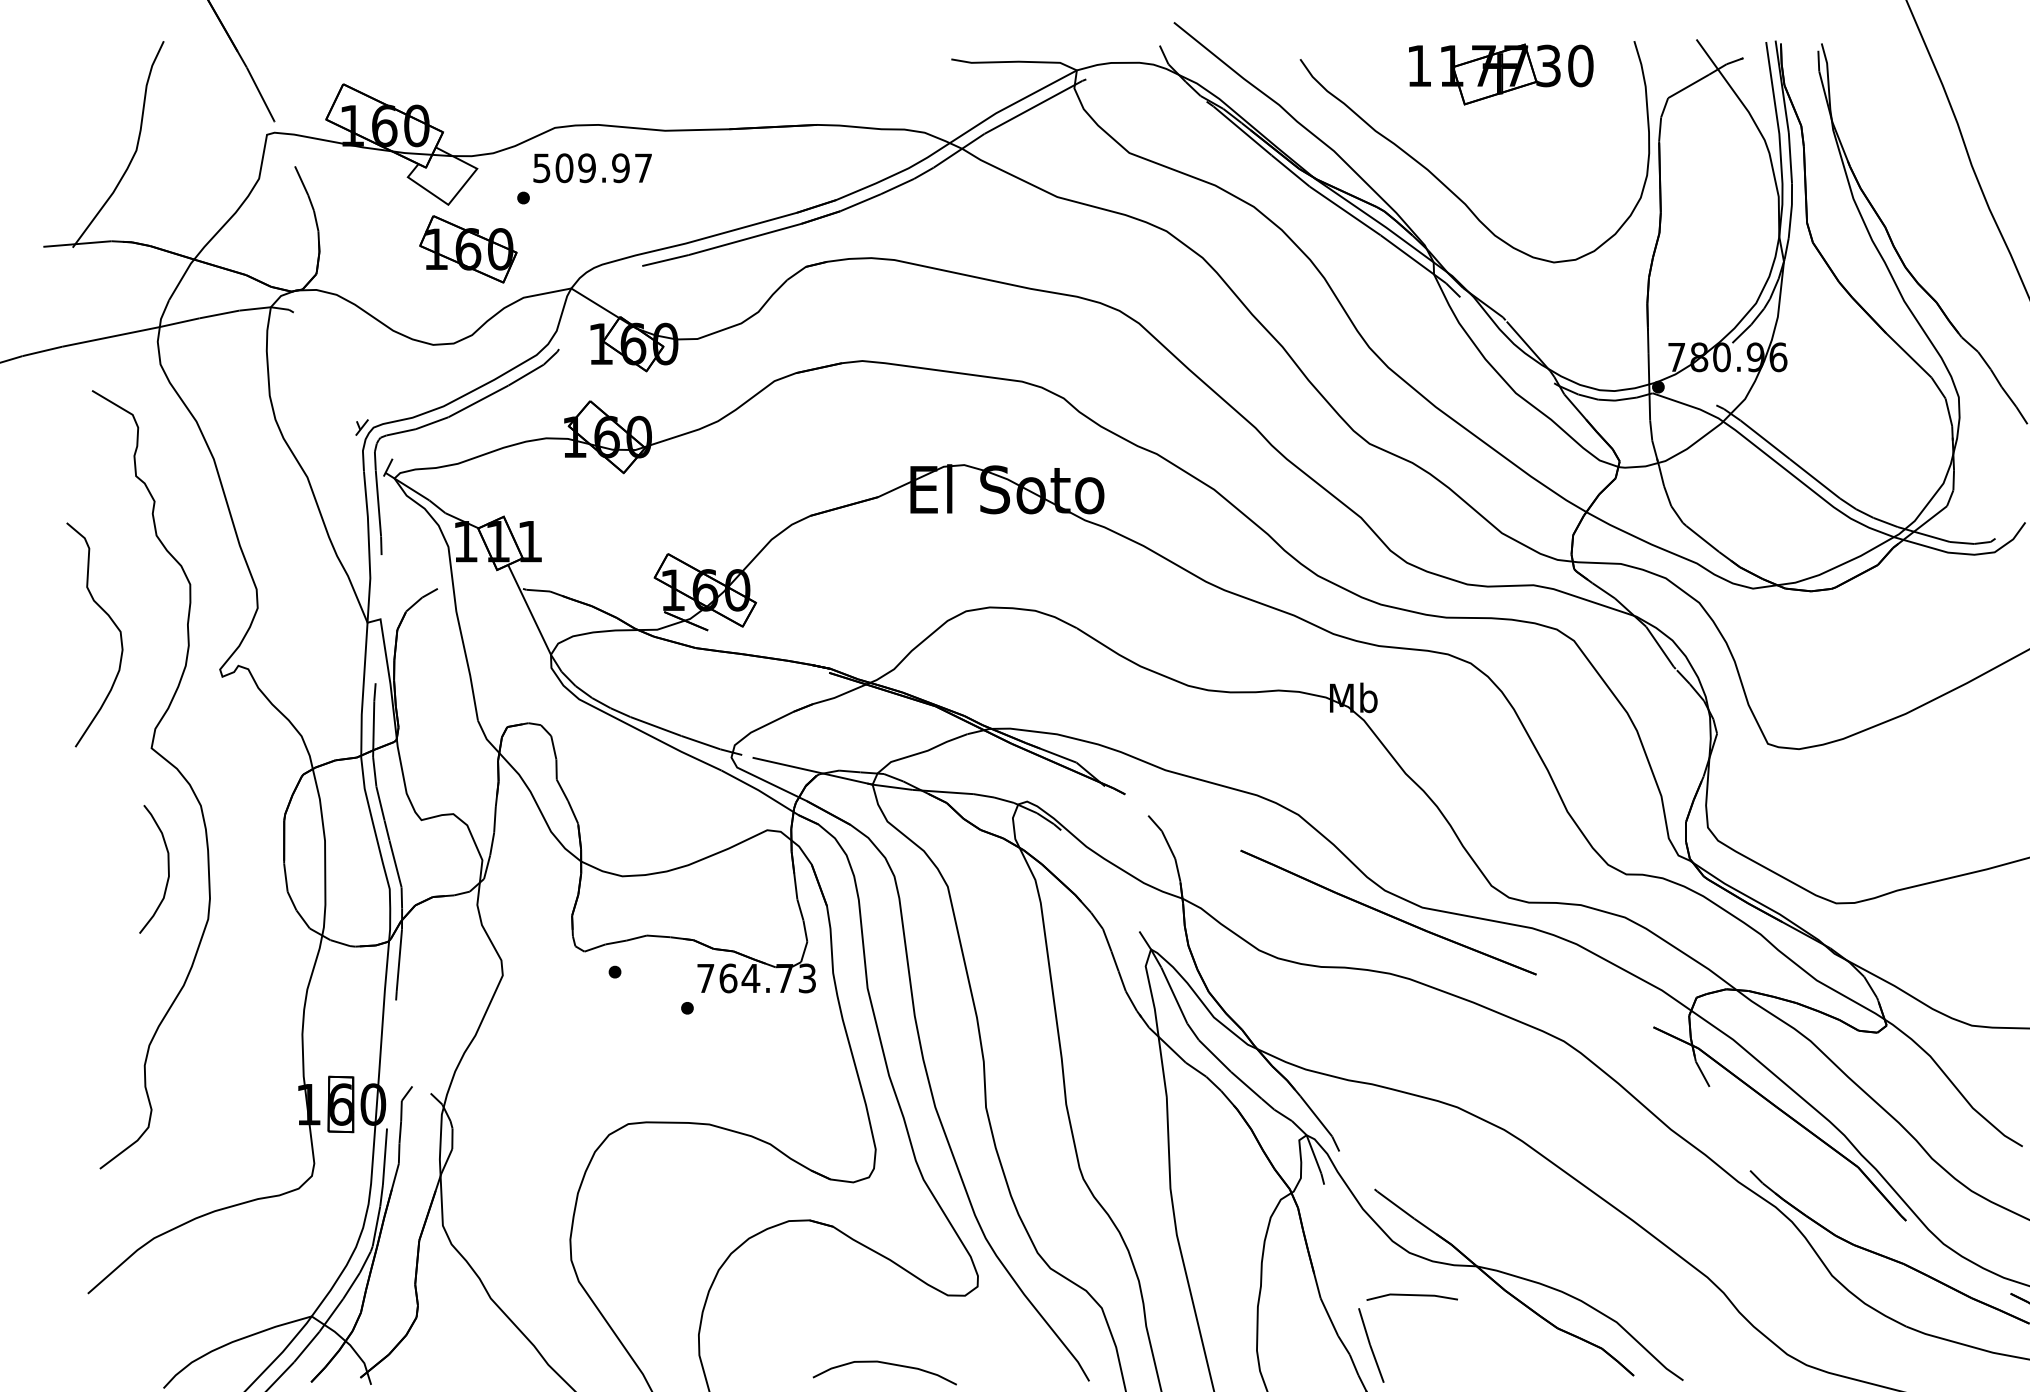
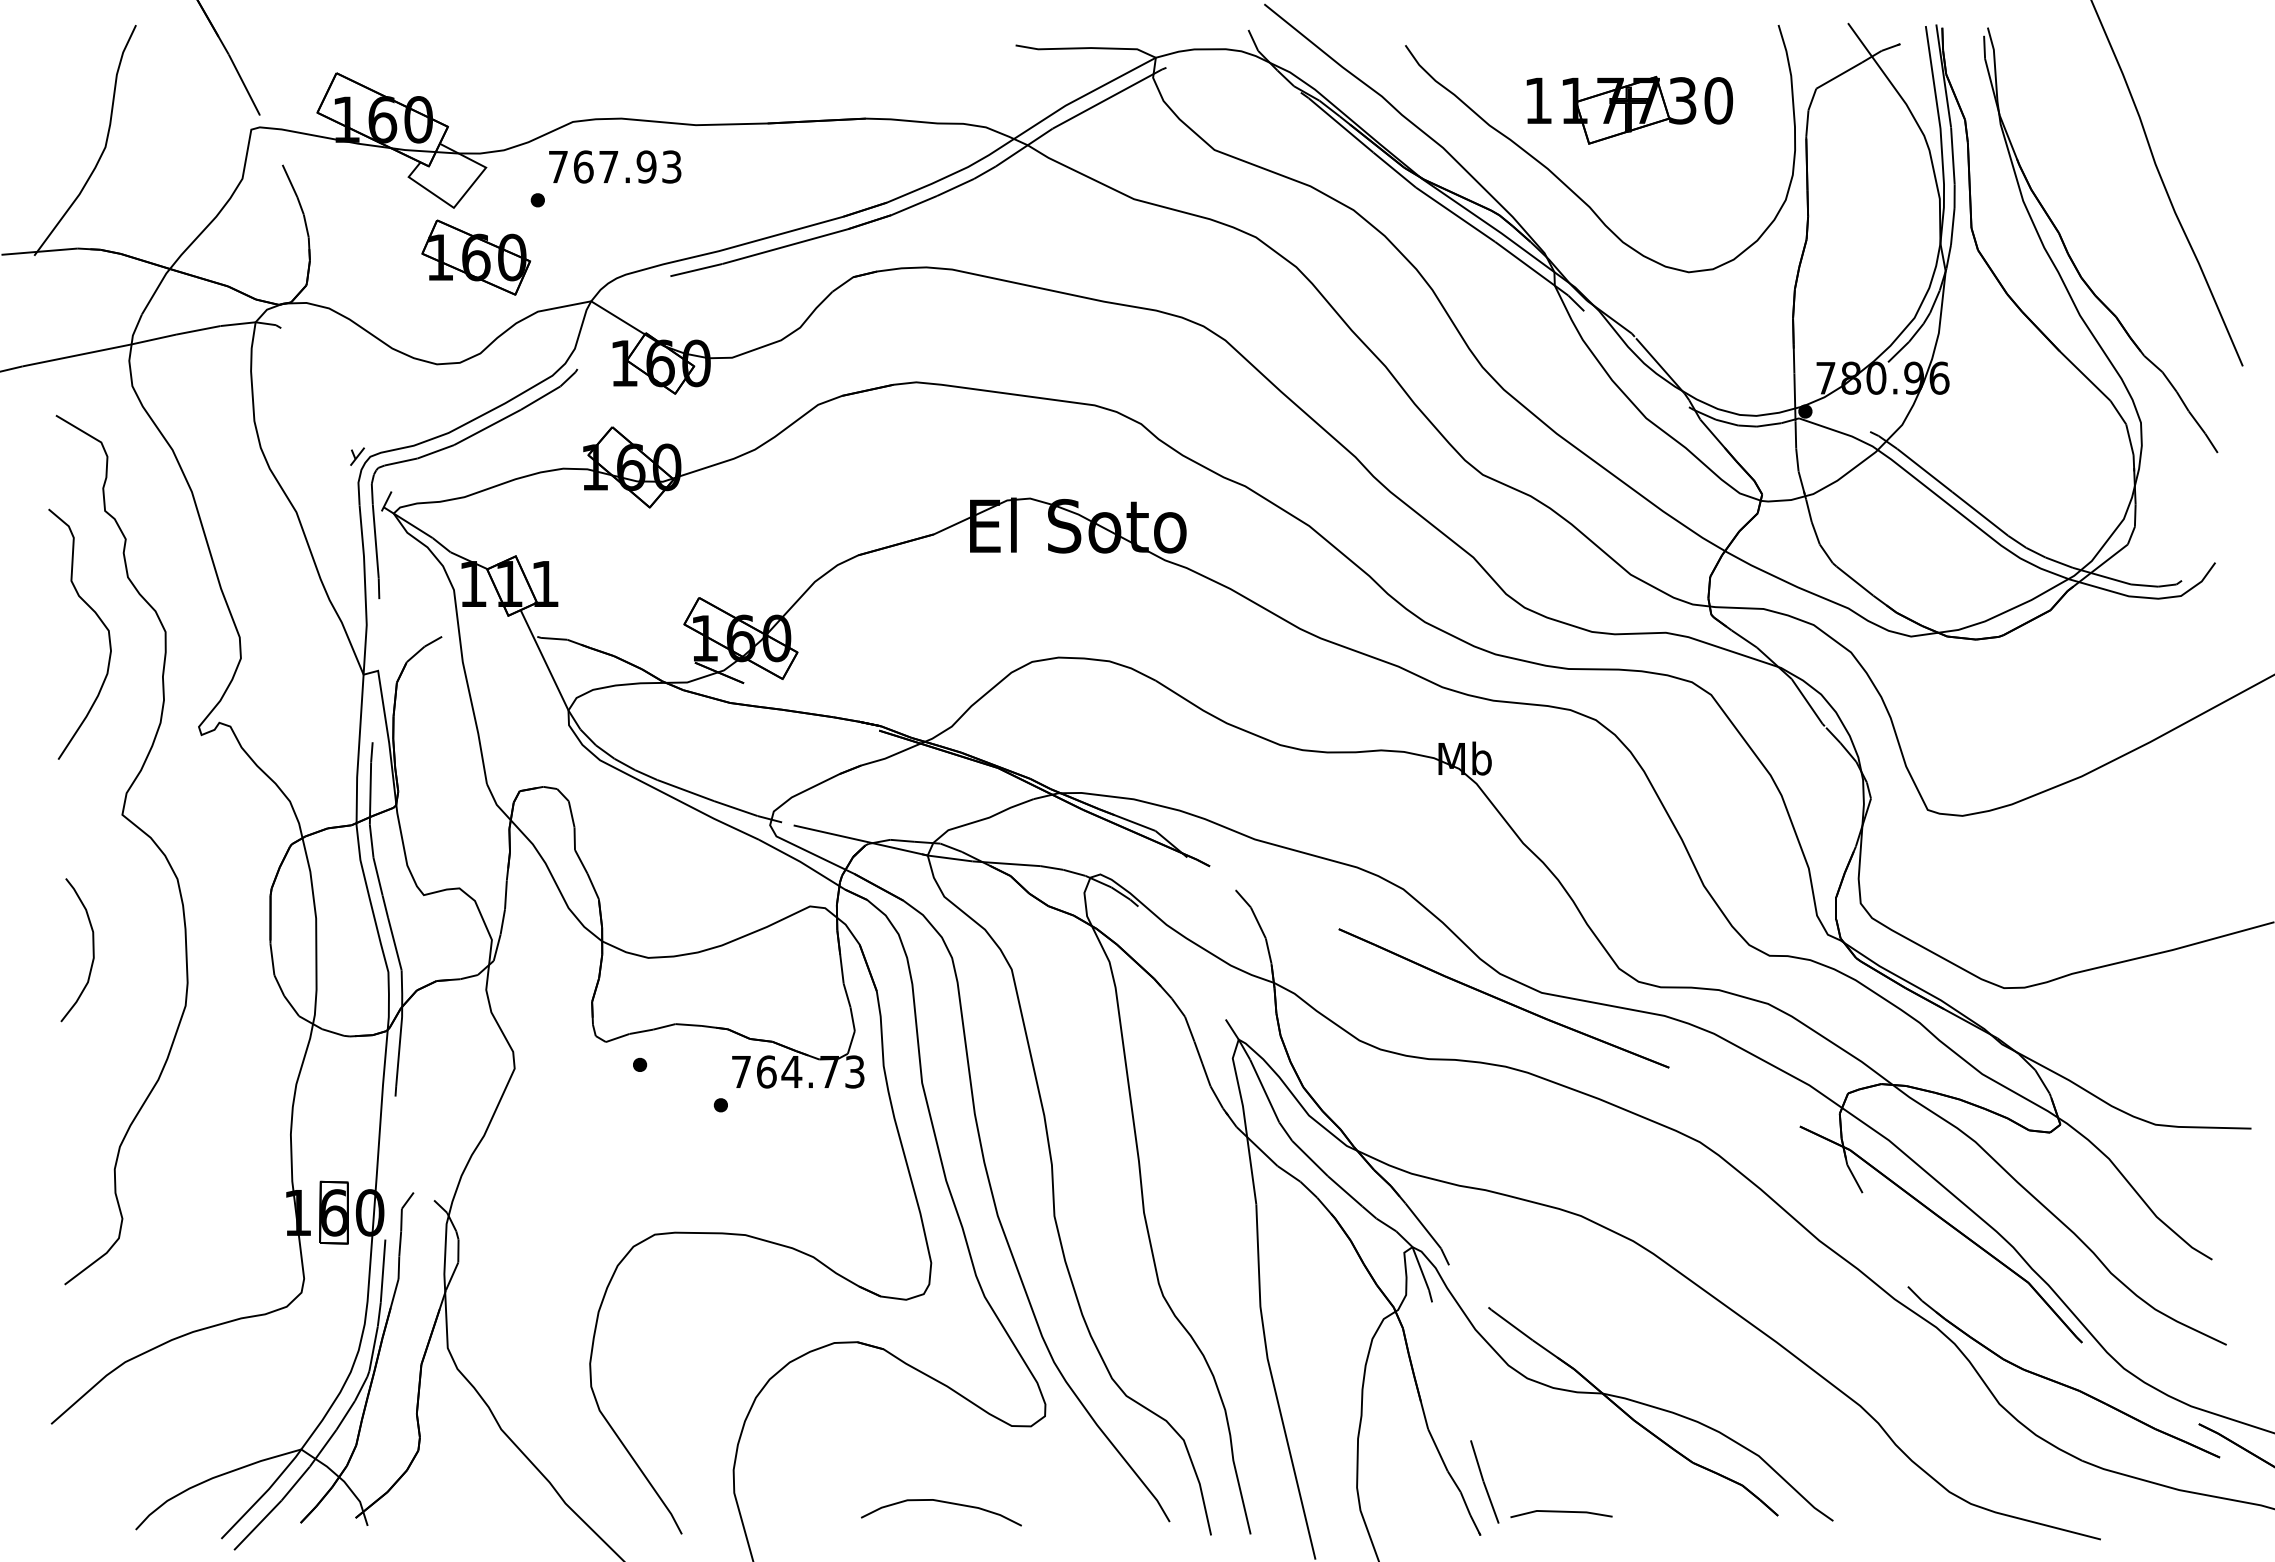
part: (1500, 73) -> (1629, 109), moved
text: (593, 167) -> (615, 166), 509.97 -> 767.93
curve: (110, 619) -> (97, 617), moved
curve: (167, 869) -> (92, 950), moved
line: (1412, 1295) -> (1561, 1512), moved

